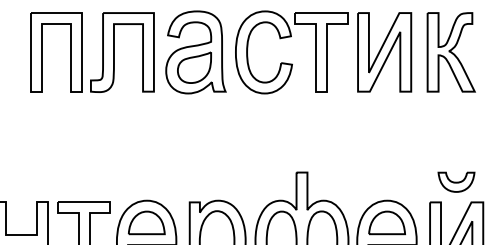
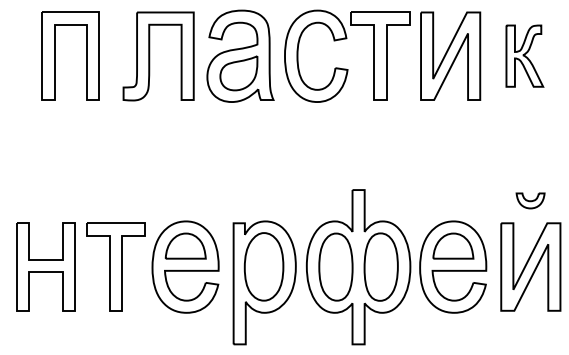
part: (42, 51) -> (55, 55), moved
part: (450, 51) -> (524, 55), size x0.7
part: (456, 181) -> (530, 200), size x0.7

